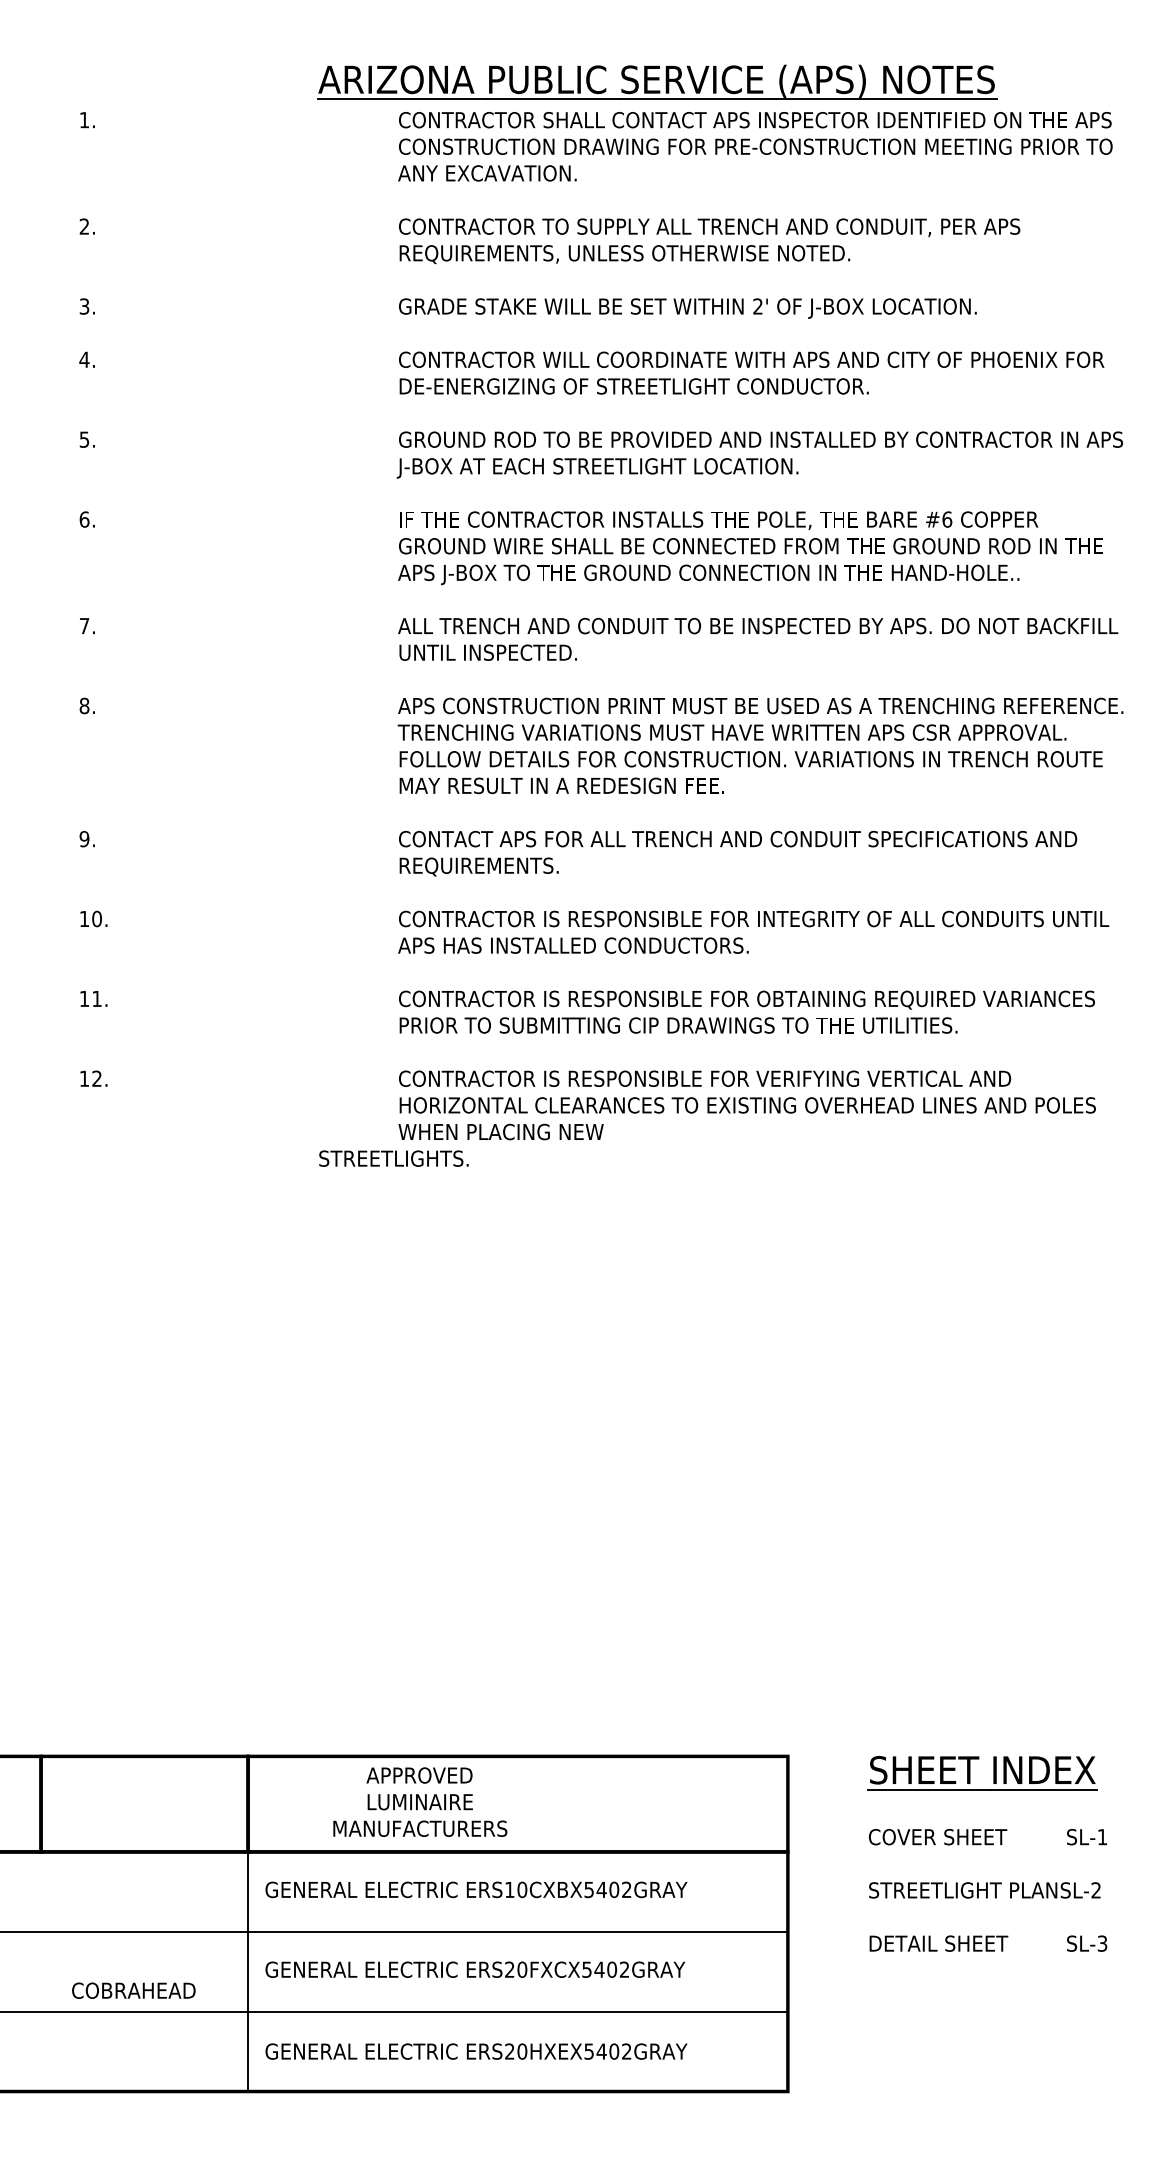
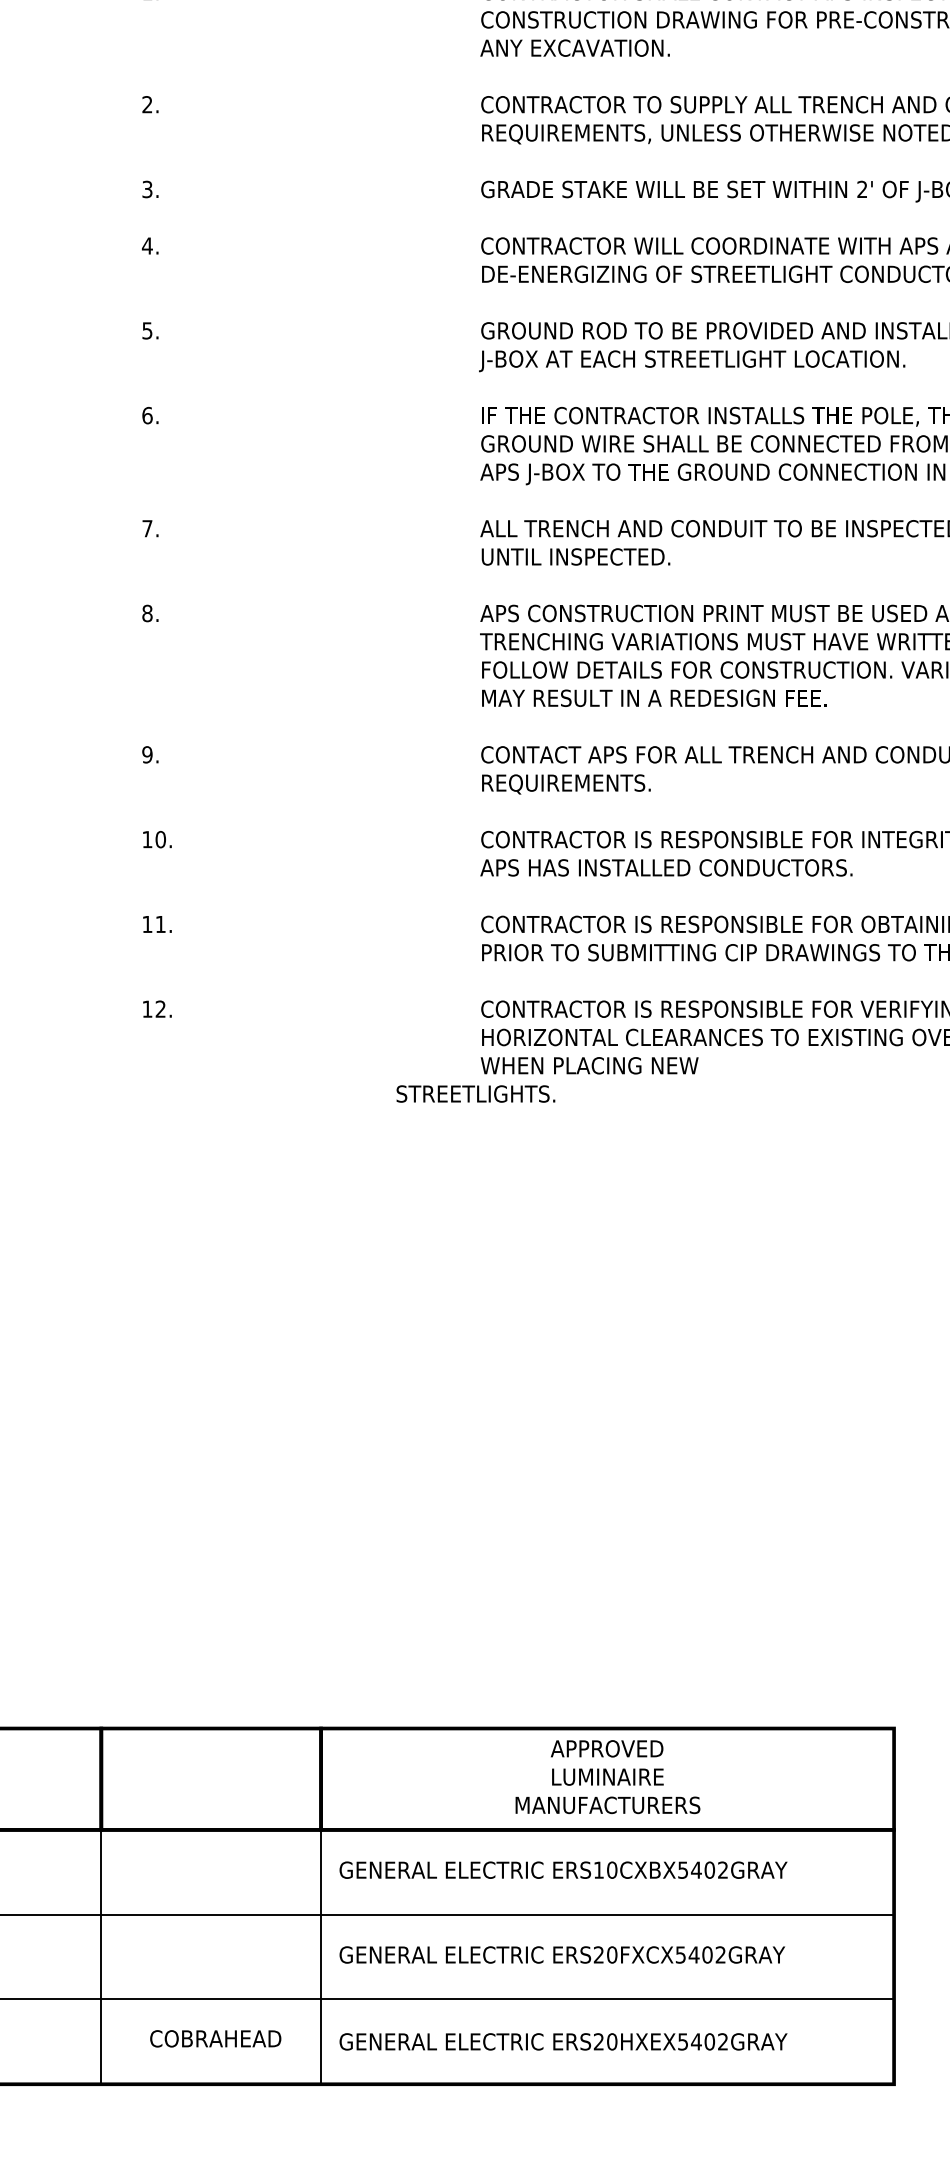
text: (420, 1801) -> (608, 1776), moved
line: (41, 1971) -> (101, 1956), added
text: (133, 1990) -> (215, 2038), moved

